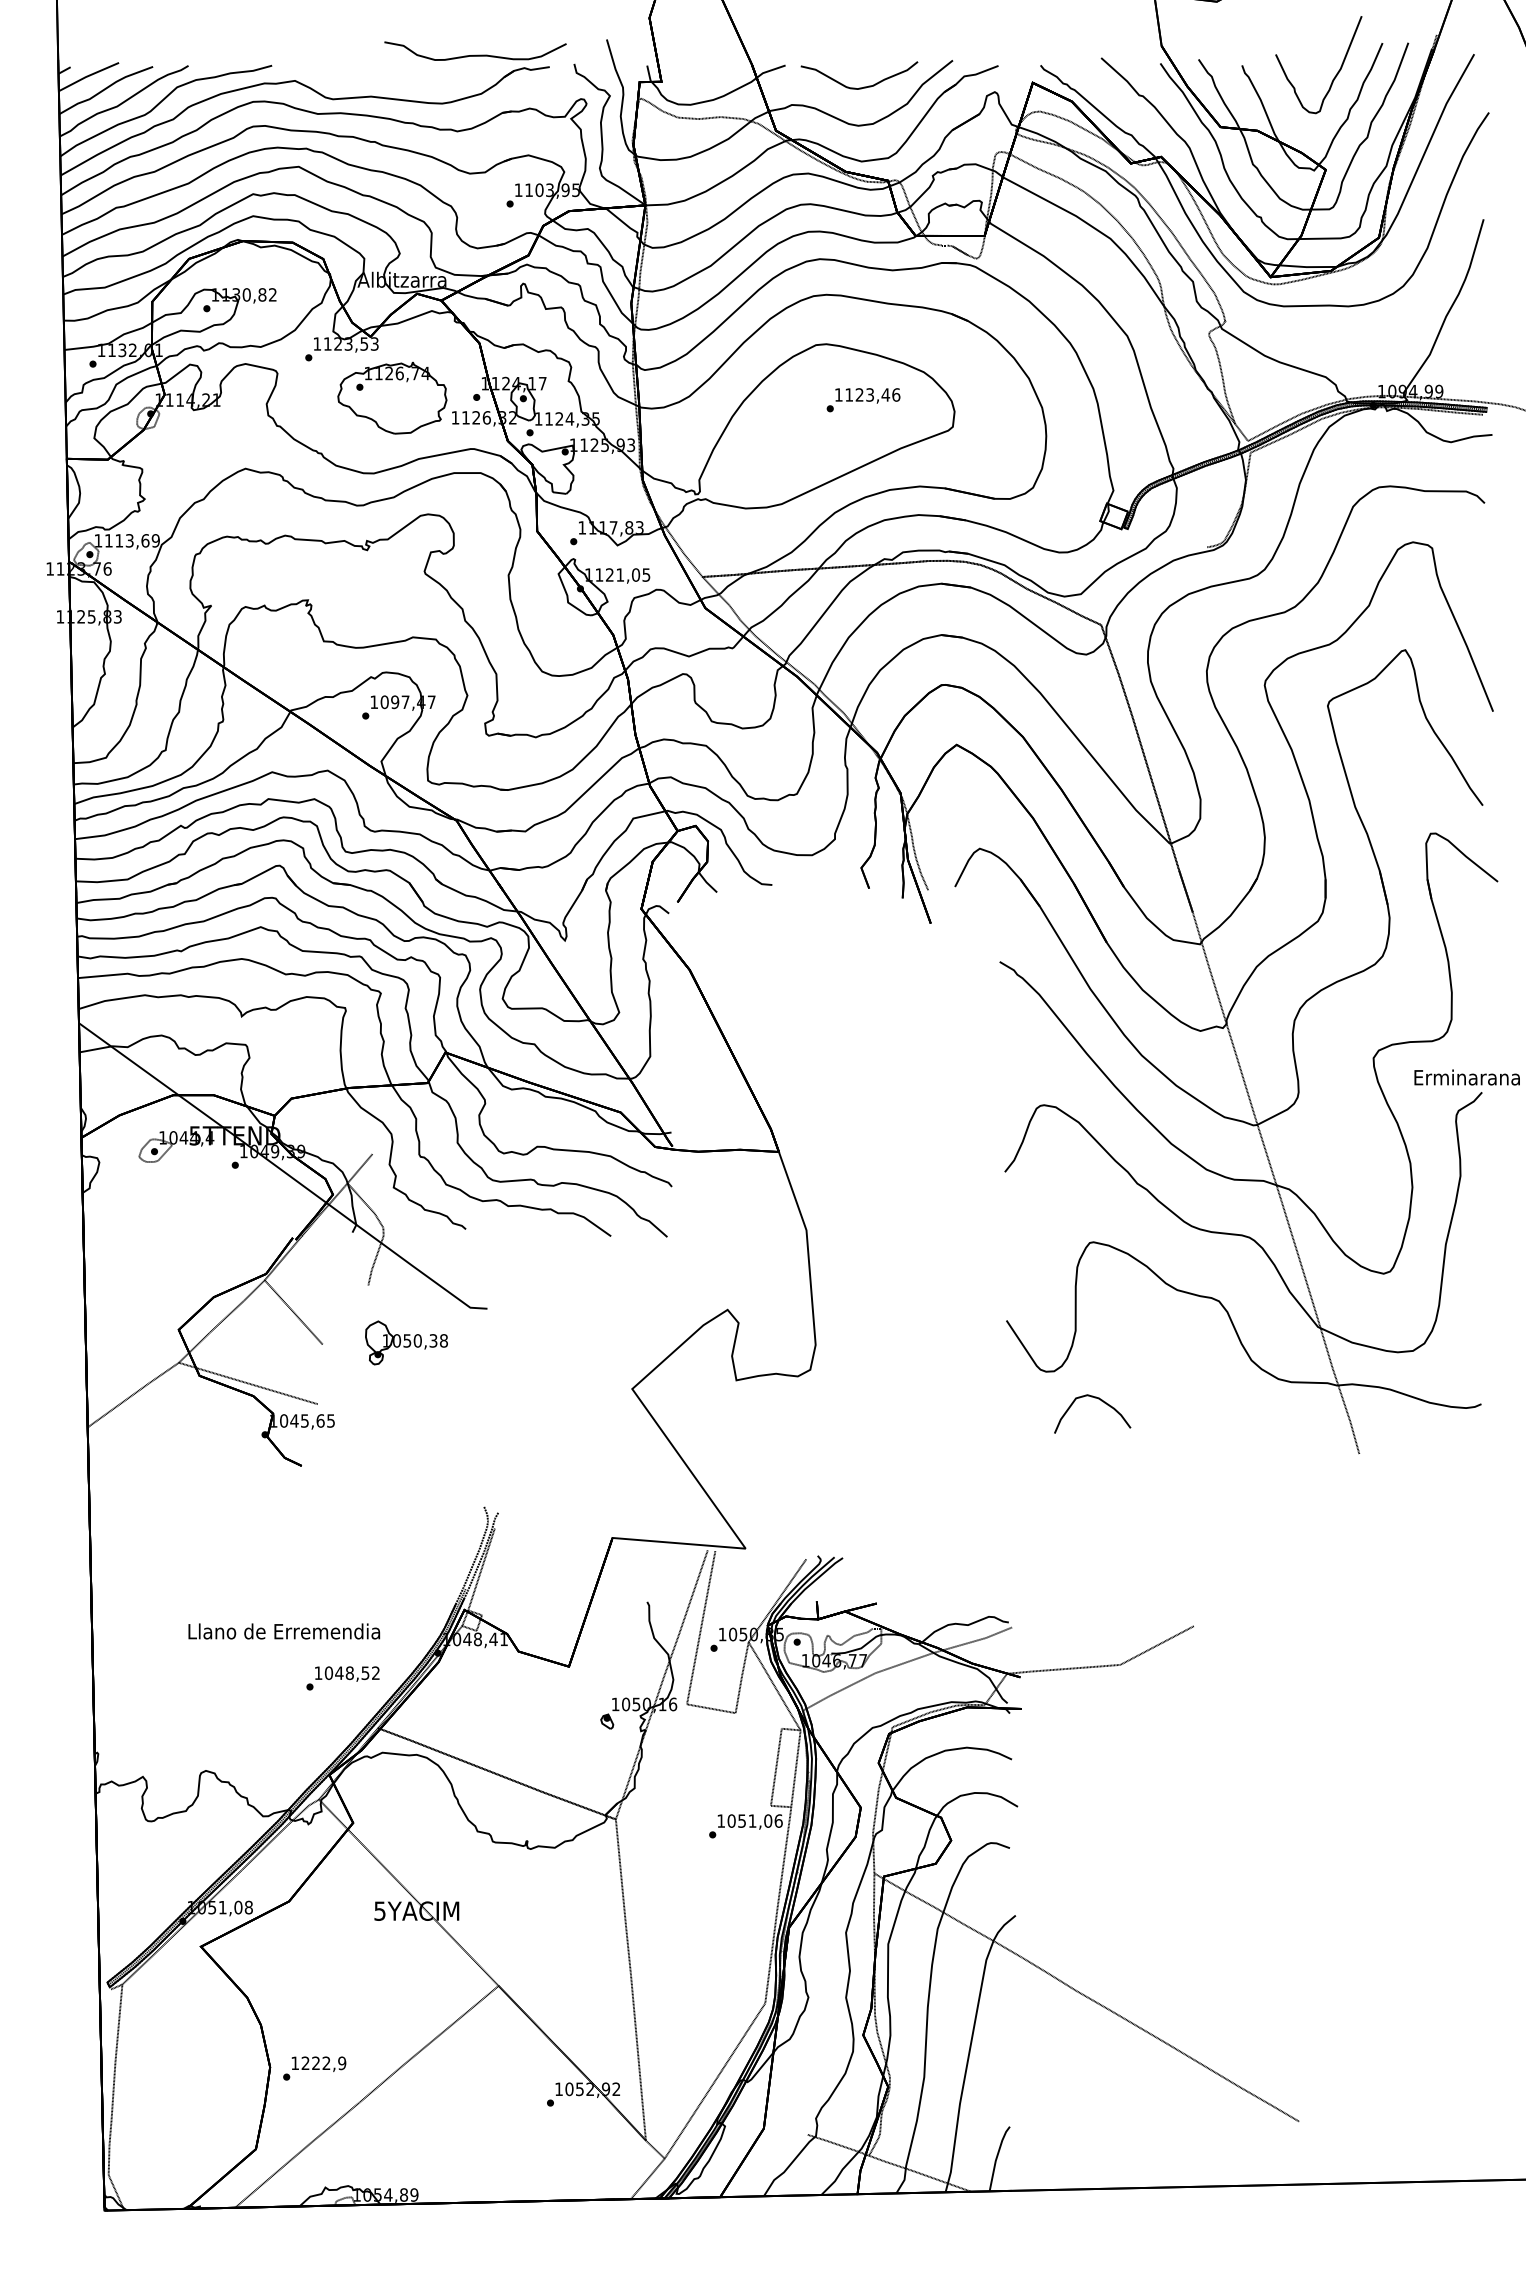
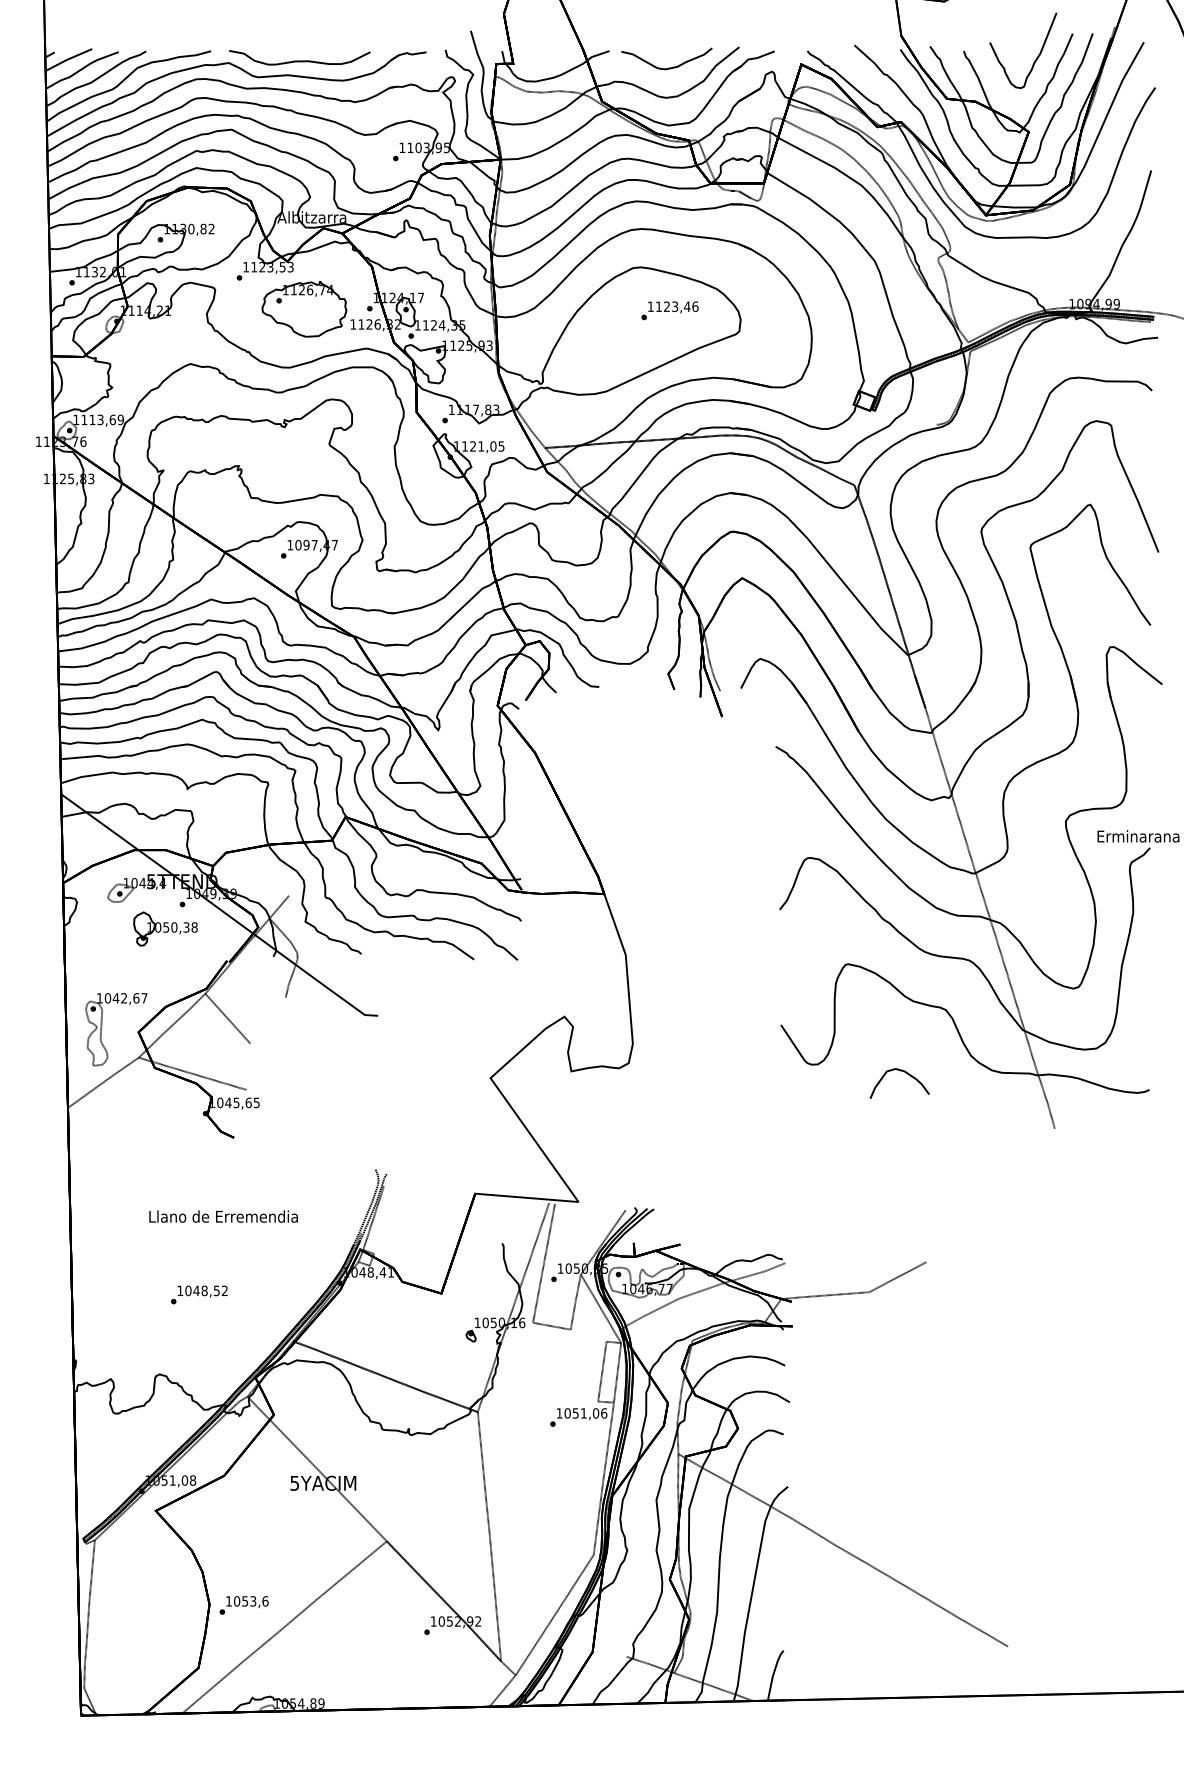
curve: (475, 54) -> (299, 60), moved
part: (131, 1326) -> (101, 1029), added
part: (406, 1342) -> (165, 928), moved
curve: (1101, 1401) -> (906, 1073), moved
text: (284, 1631) -> (223, 1216), moved
text: (342, 1678) -> (198, 1295), moved
text: (323, 2063) -> (250, 1601), 1222,9 -> 1053,6

